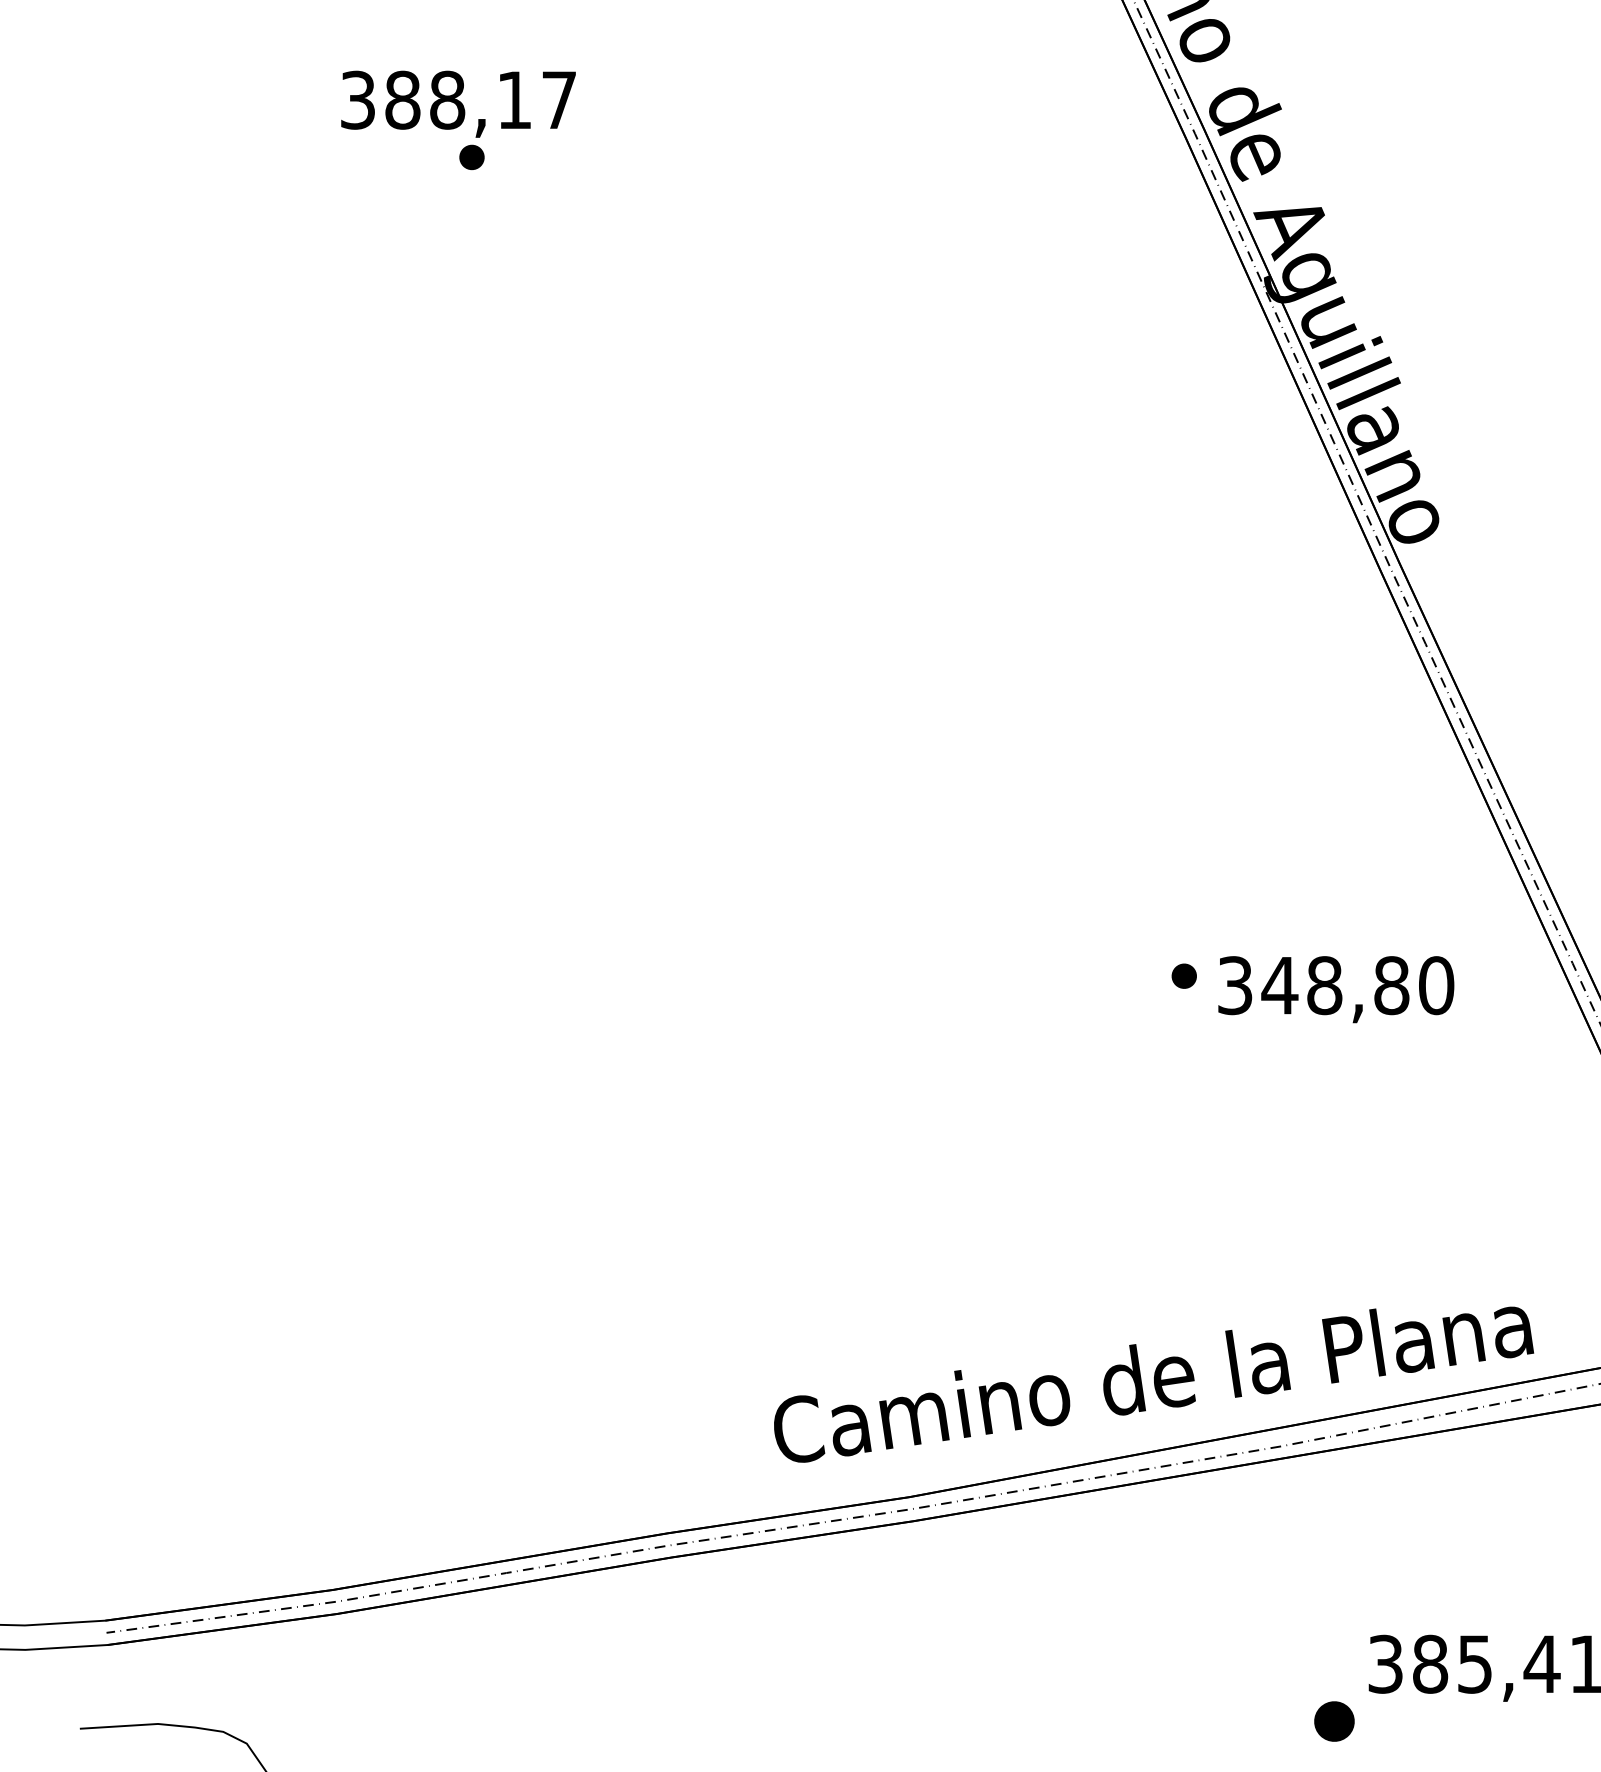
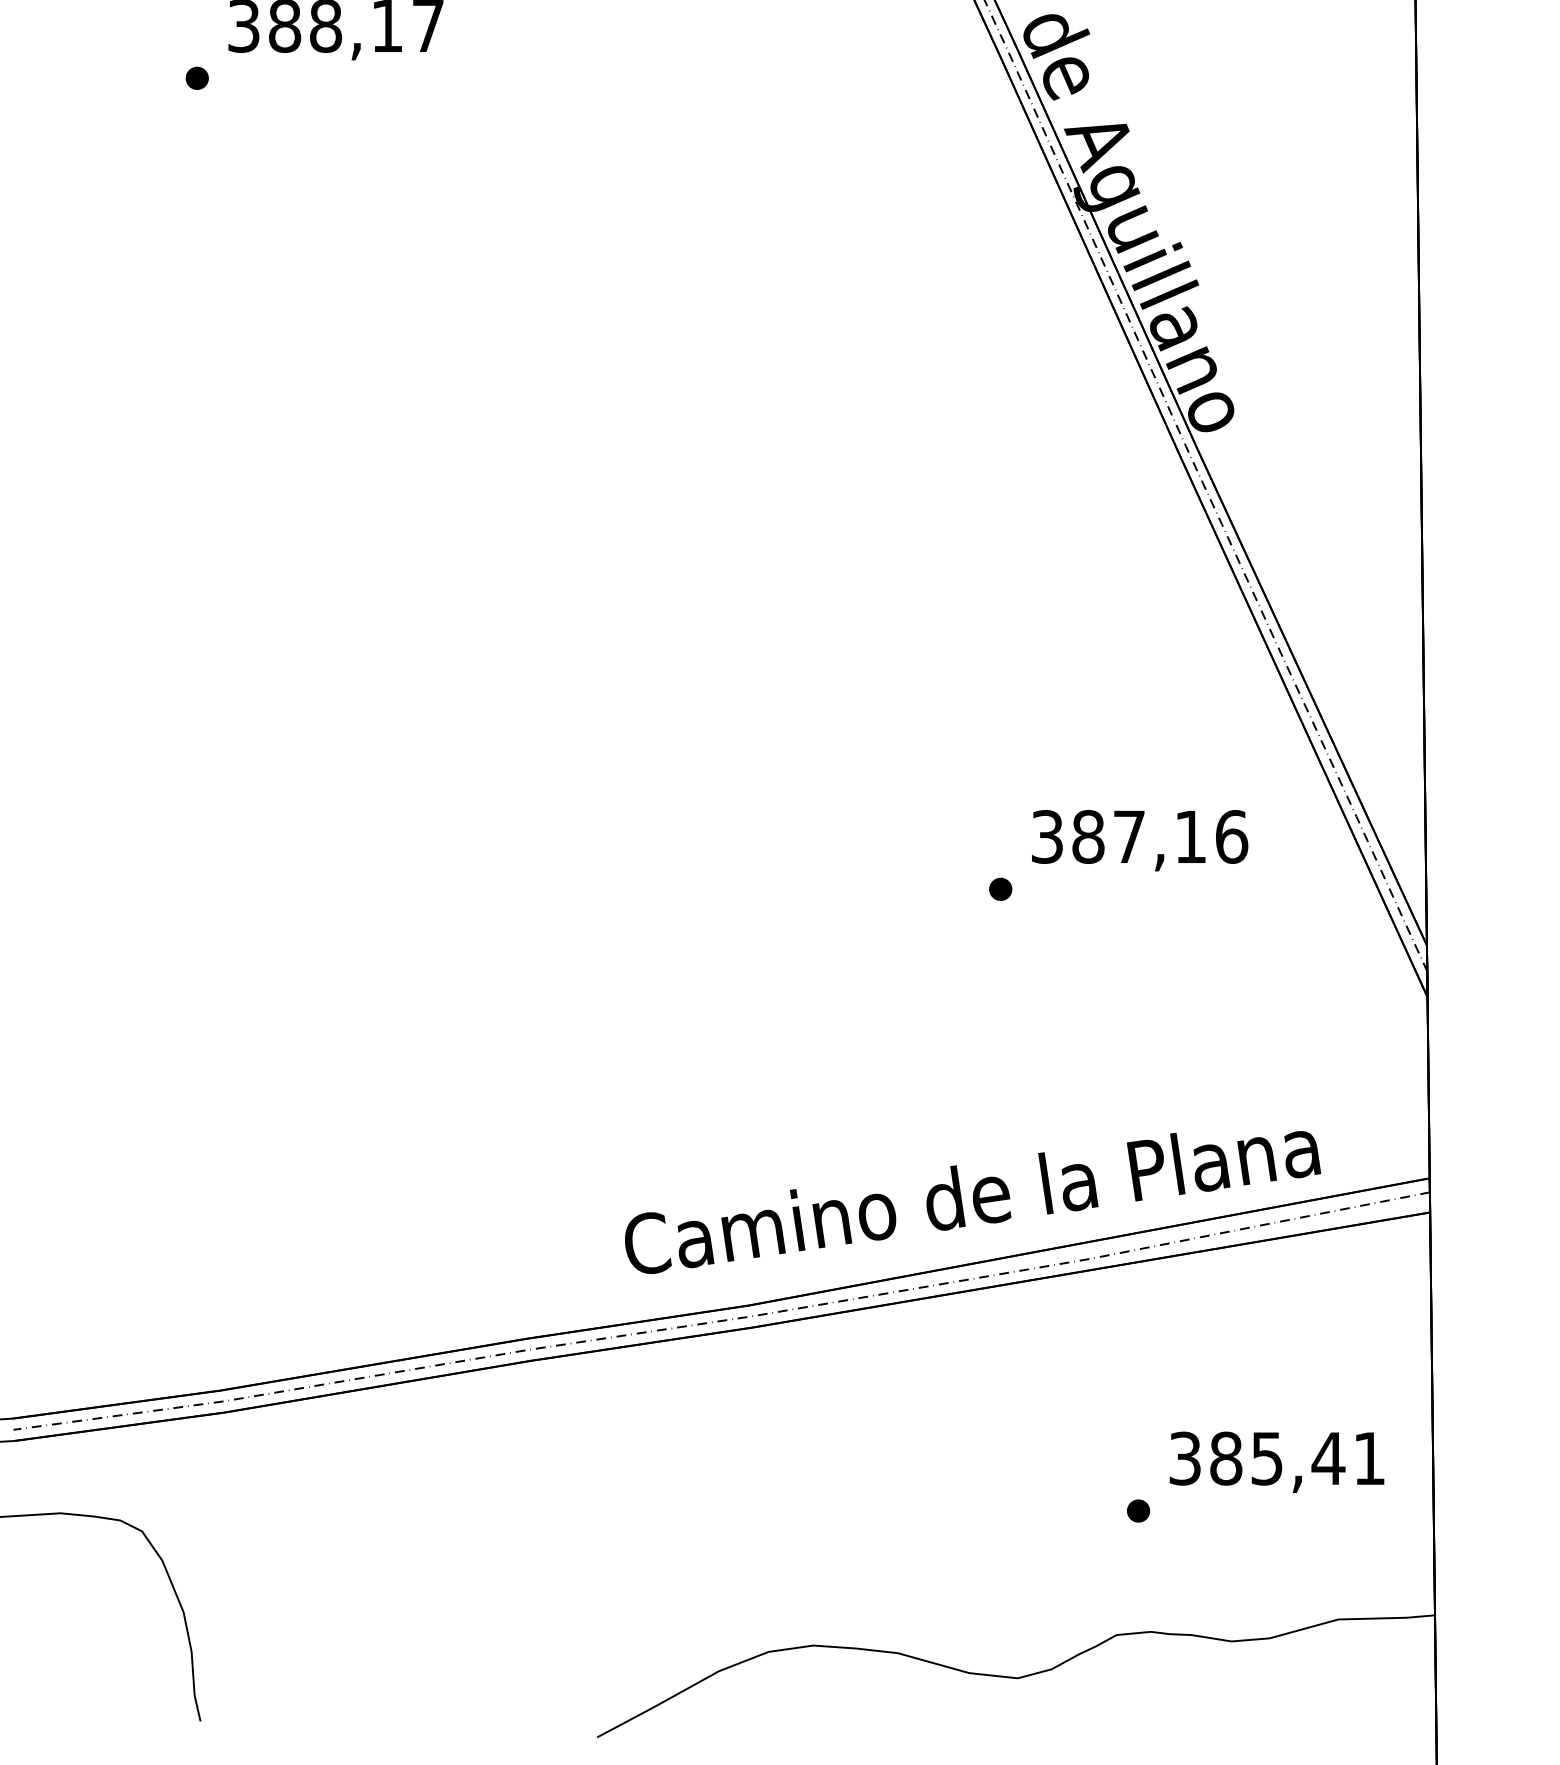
part: (471, 156) -> (196, 77), moved
part: (1184, 975) -> (1000, 888), moved
text: (1357, 985) -> (1159, 836), 348,80 -> 387,16
part: (1334, 1720) -> (1138, 1510), size x0.62

